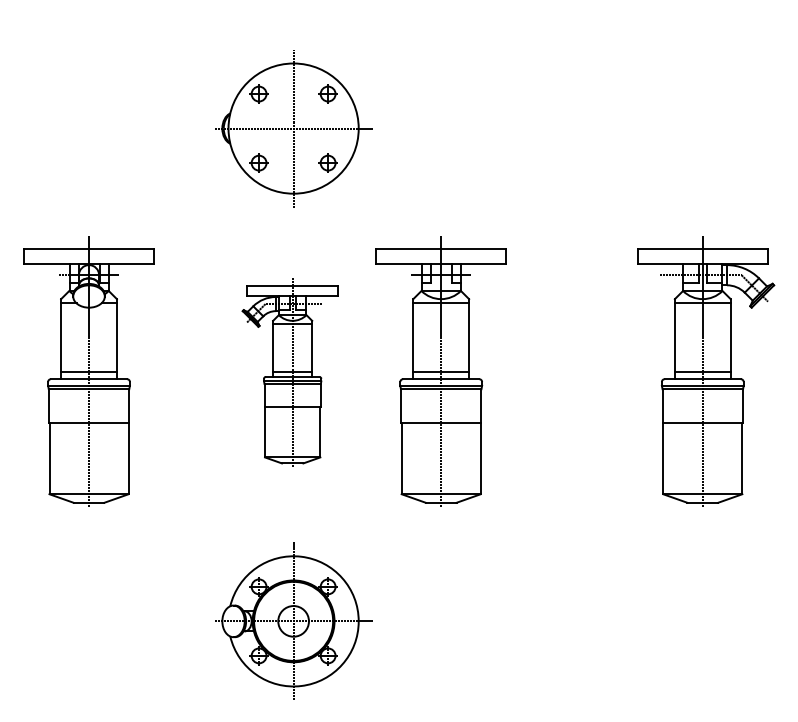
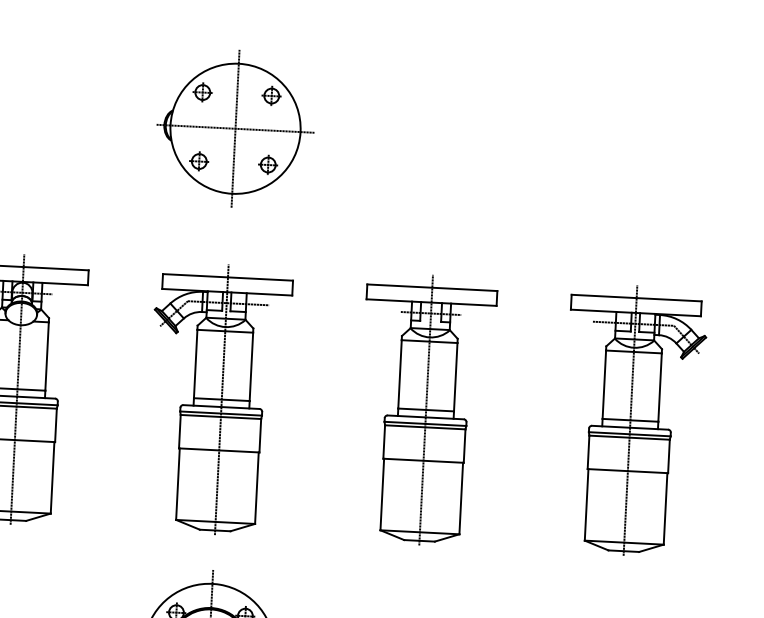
part: (293, 128) -> (235, 128), moved
part: (290, 371) -> (218, 399), size x1.43
part: (440, 371) -> (425, 409), moved

